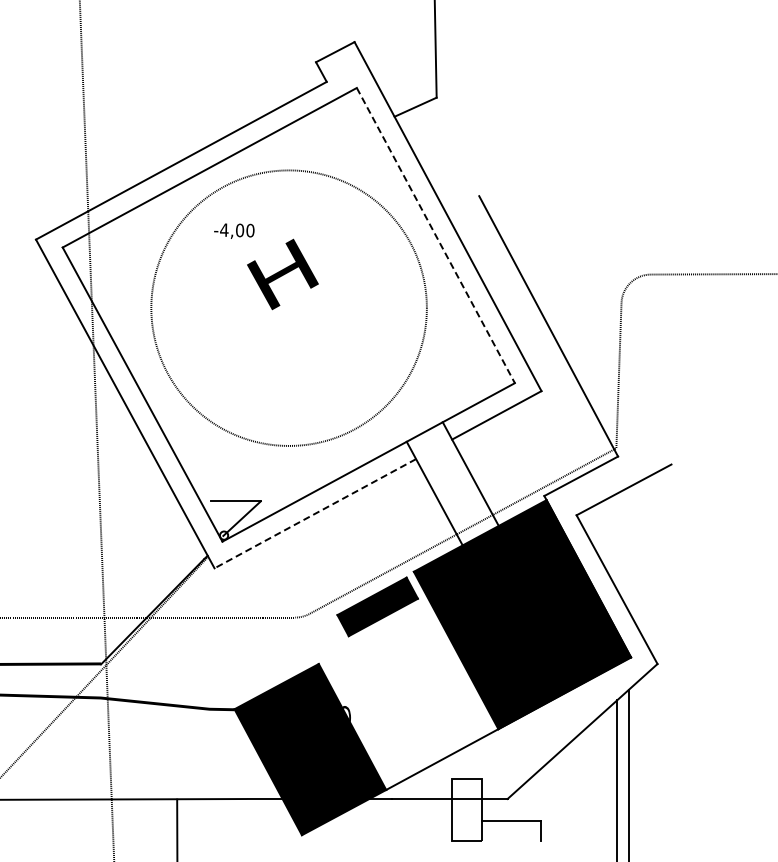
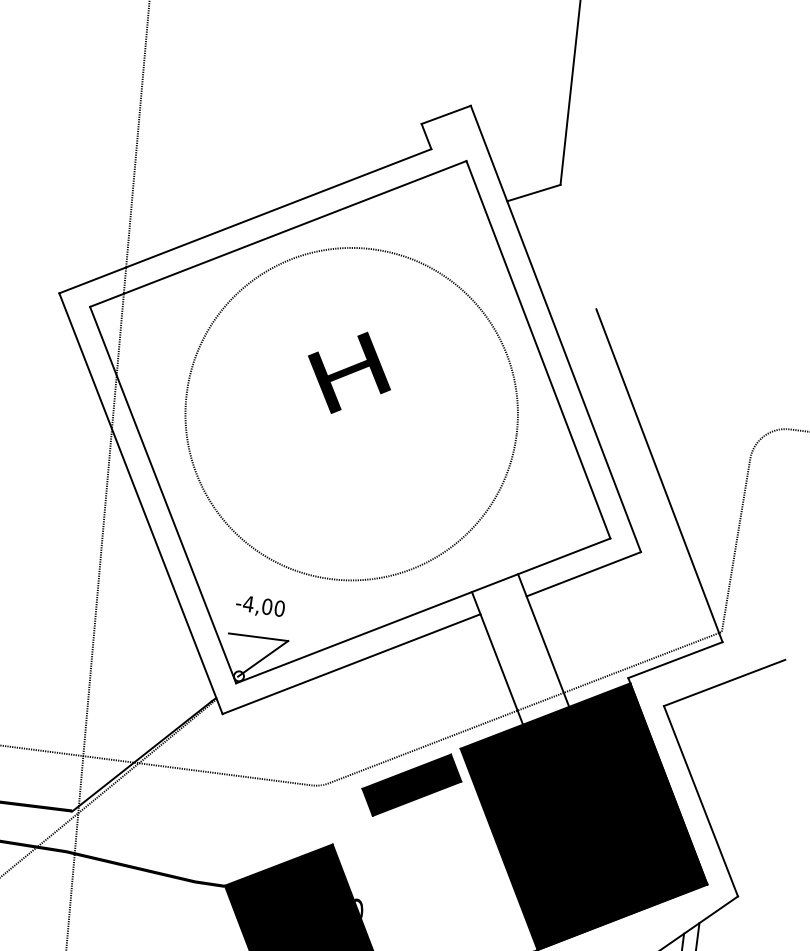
text: (234, 230) -> (260, 606), moved
line: (436, 236) -> (539, 350), dashed -> solid
line: (315, 513) -> (351, 663), dashed -> solid

